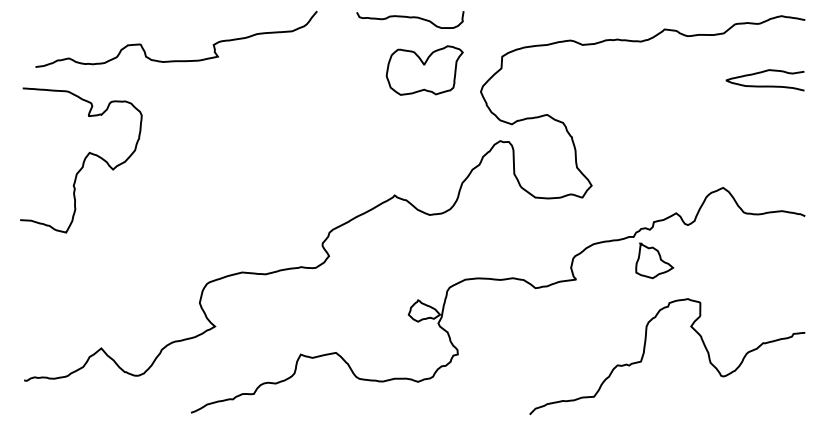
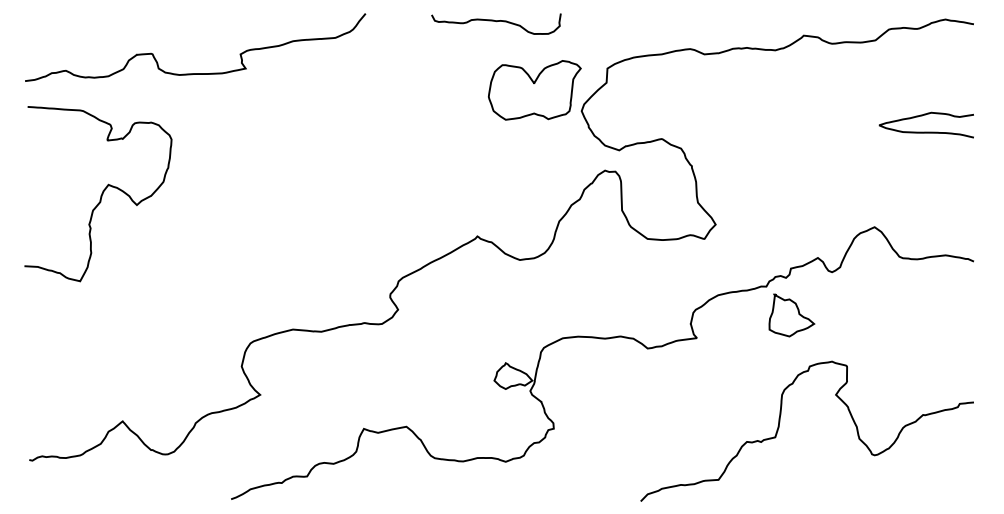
curve: (176, 60) -> (195, 73), moved
part: (424, 70) -> (534, 90), moved
curve: (764, 85) -> (925, 131), moved

